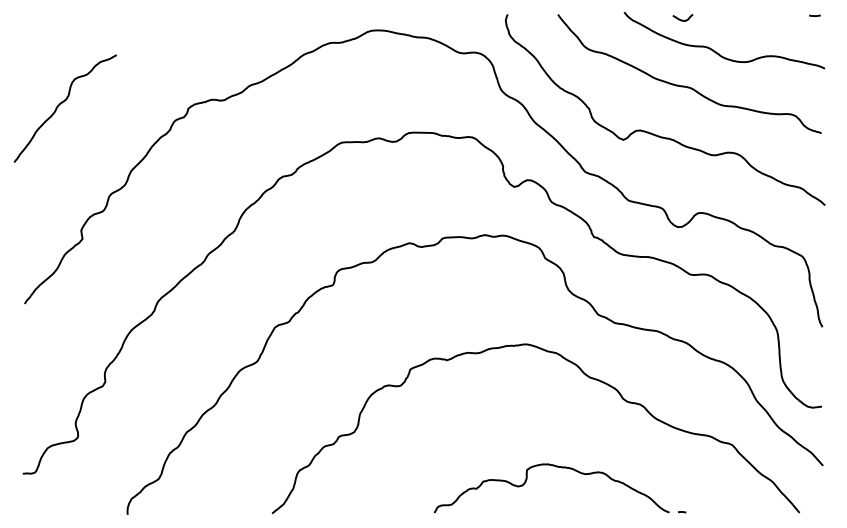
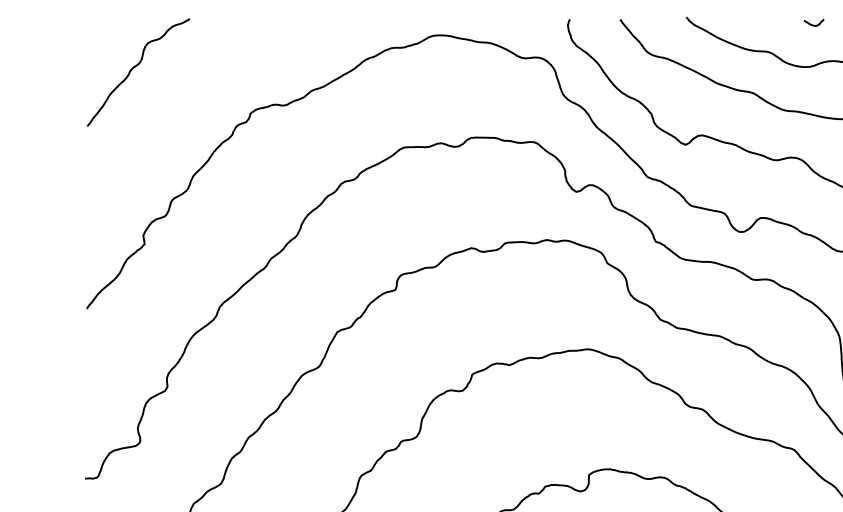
curve: (682, 19) -> (813, 24), moved
curve: (62, 103) -> (135, 67), moved

